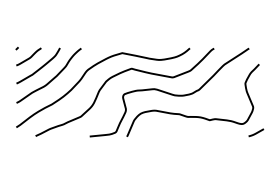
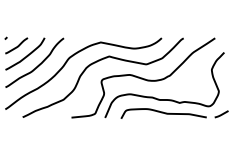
curve: (191, 131) -> (163, 113), added

